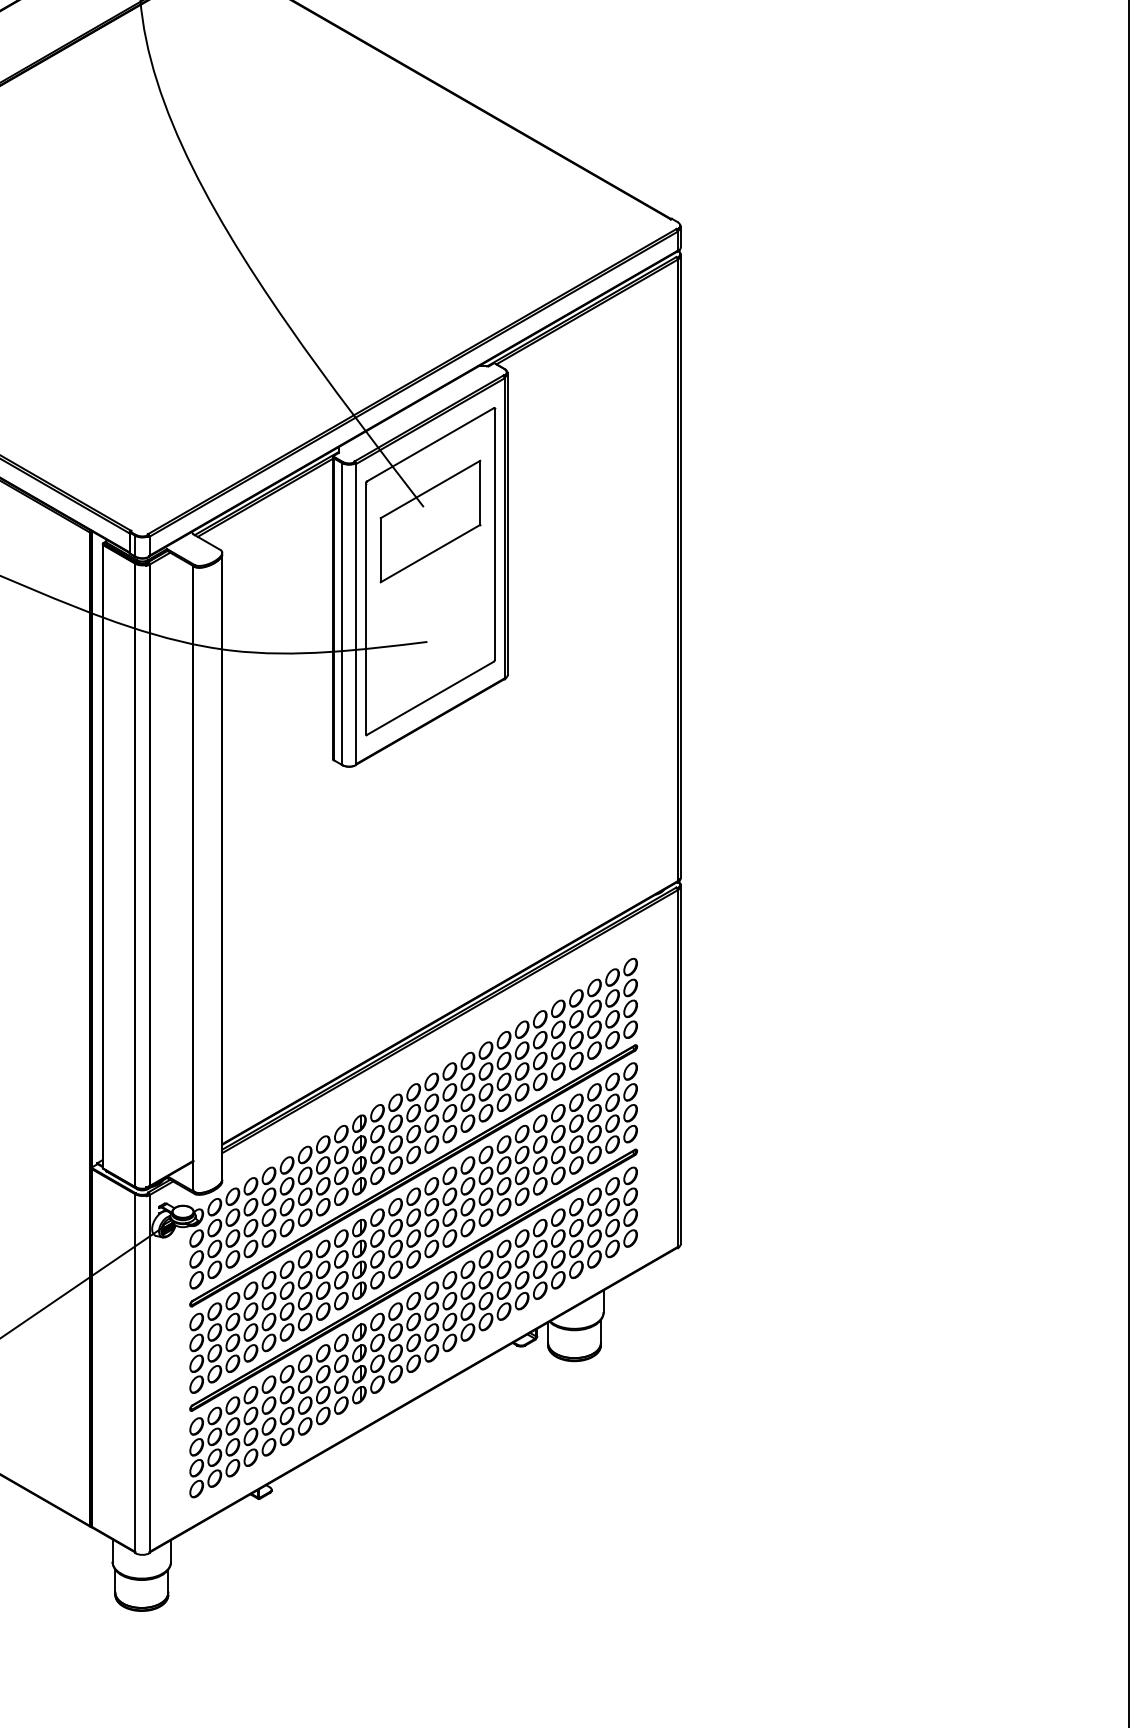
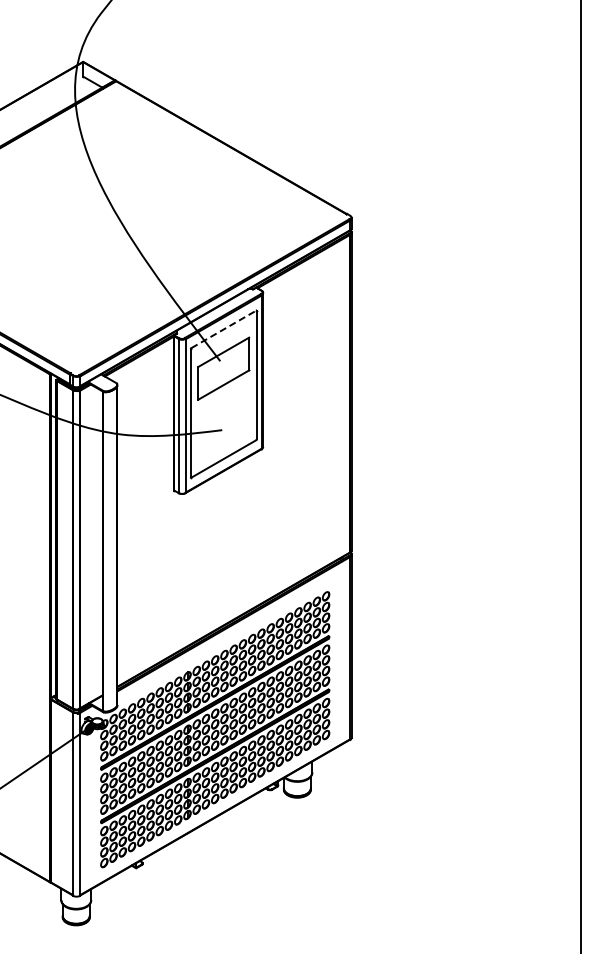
line: (431, 444) -> (224, 329), solid -> dashed

